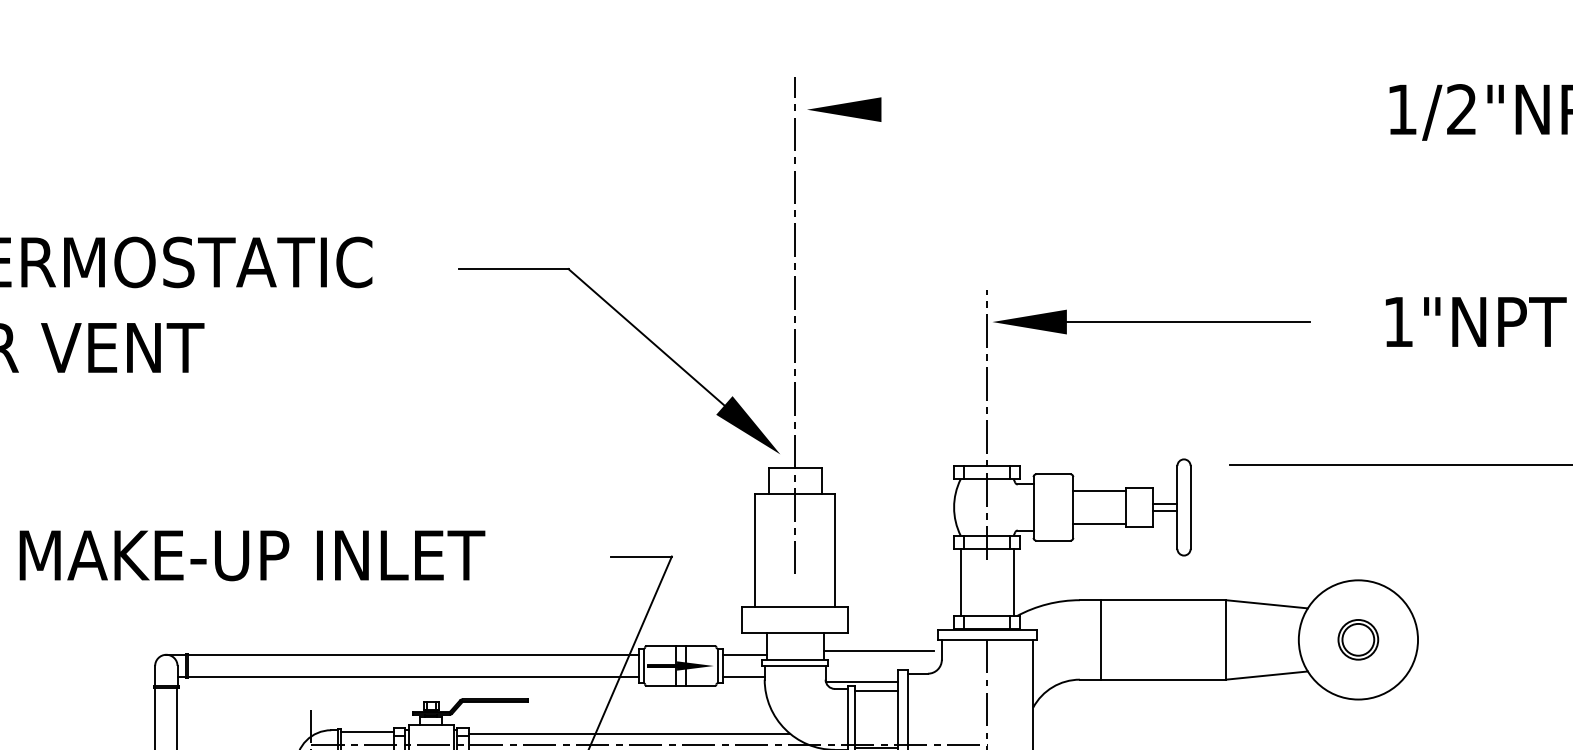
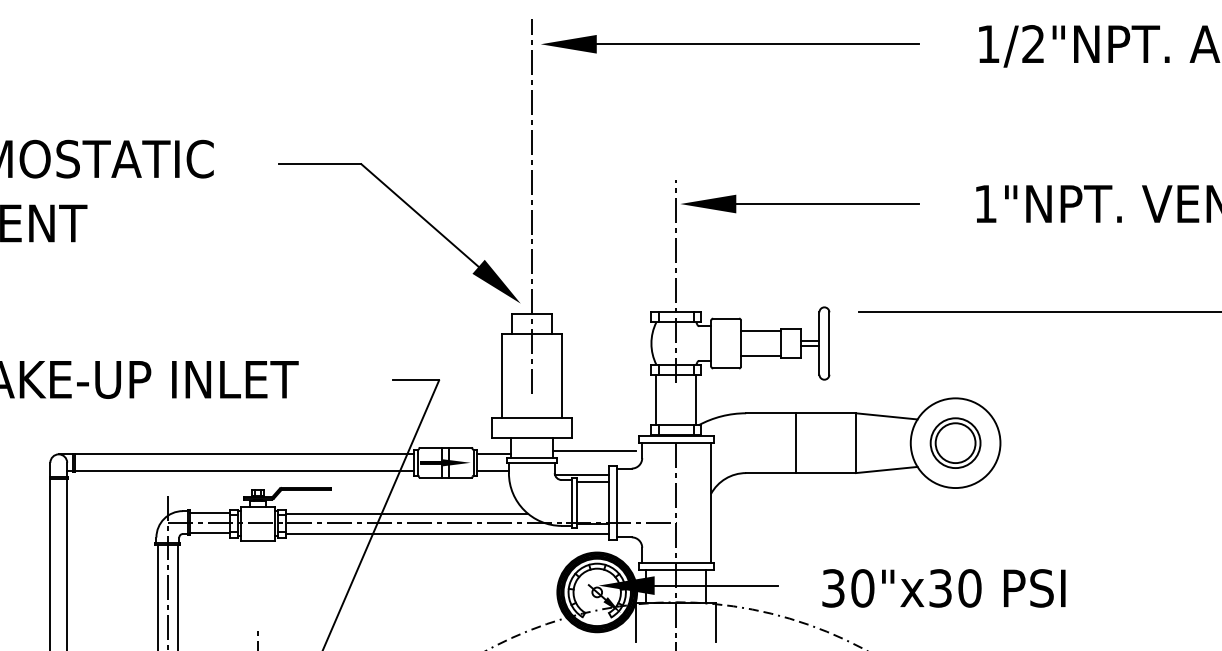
line: (1095, 109) -> (757, 44), added
part: (1358, 639) -> (955, 442), size x1.67
line: (1101, 640) -> (796, 443), moved

